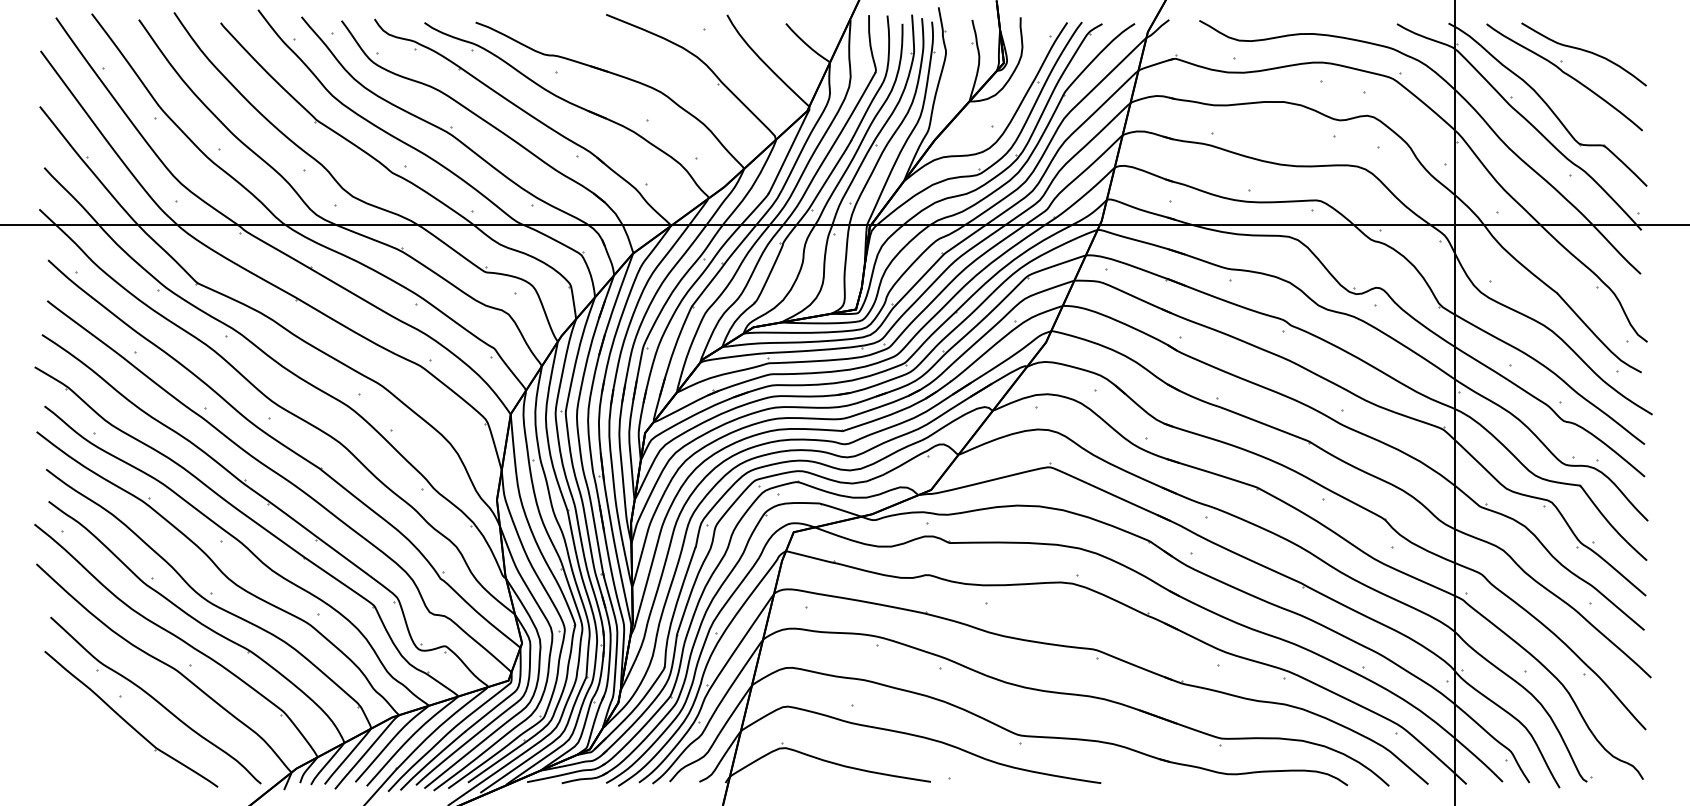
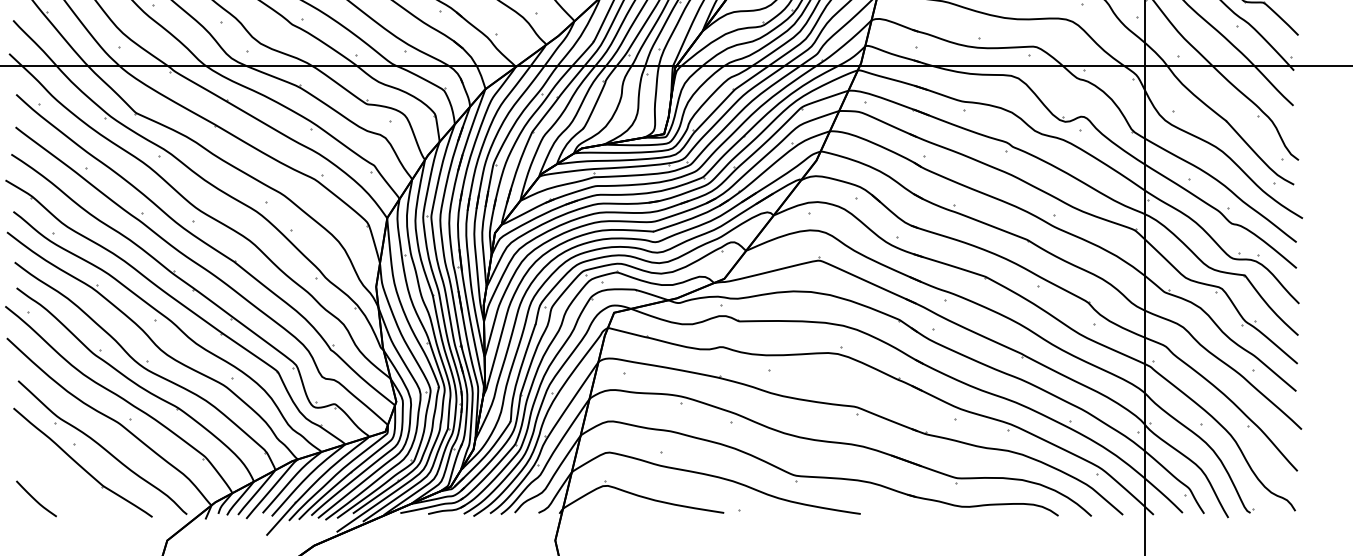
curve: (71, 764) -> (35, 498), added

